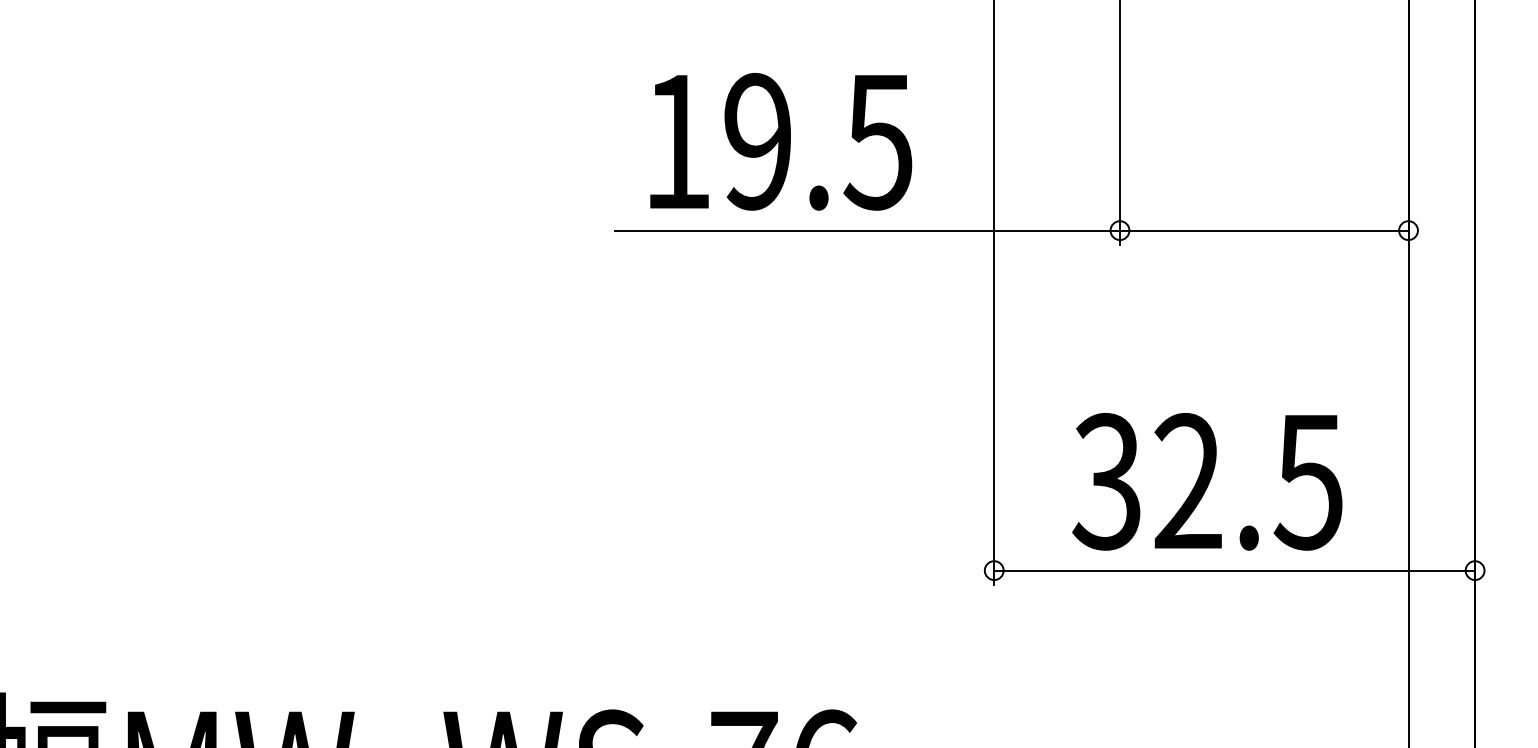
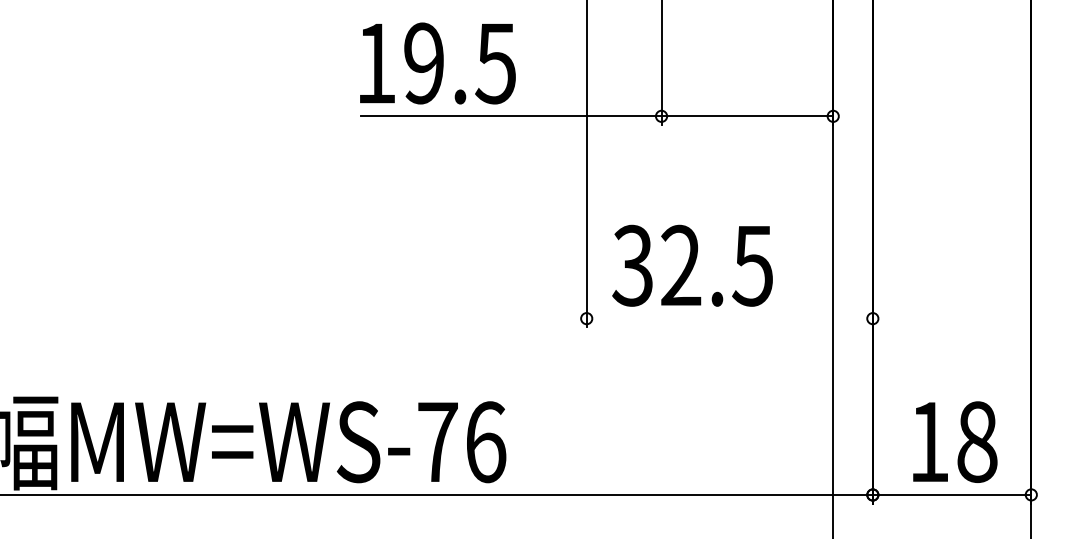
text: (780, 141) -> (437, 63), moved
text: (1207, 481) -> (692, 265), moved
line: (1234, 570) -> (729, 318), removed

